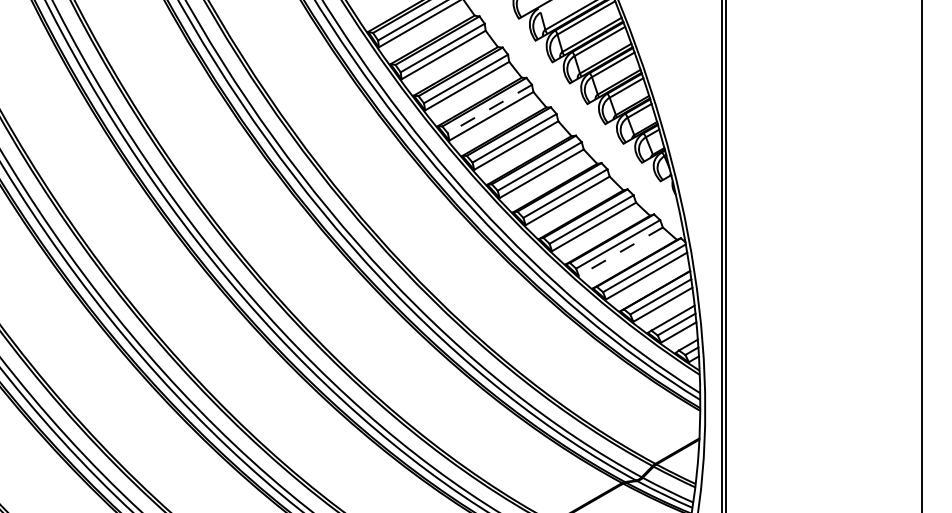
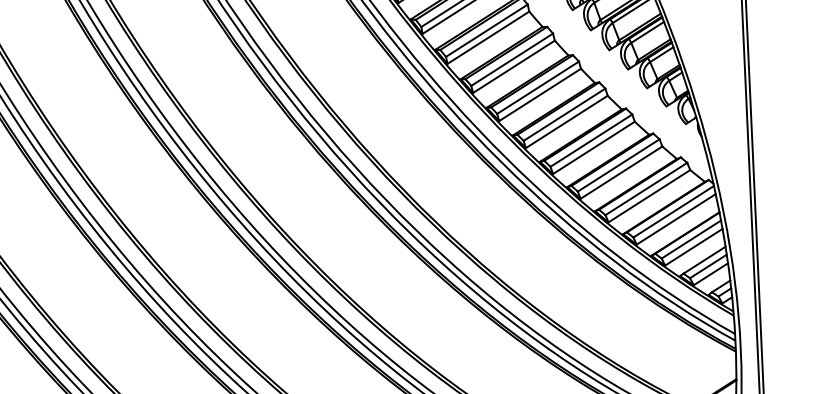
line: (489, 109) -> (511, 60), dashed -> solid
line: (620, 251) -> (649, 196), dashed -> solid

